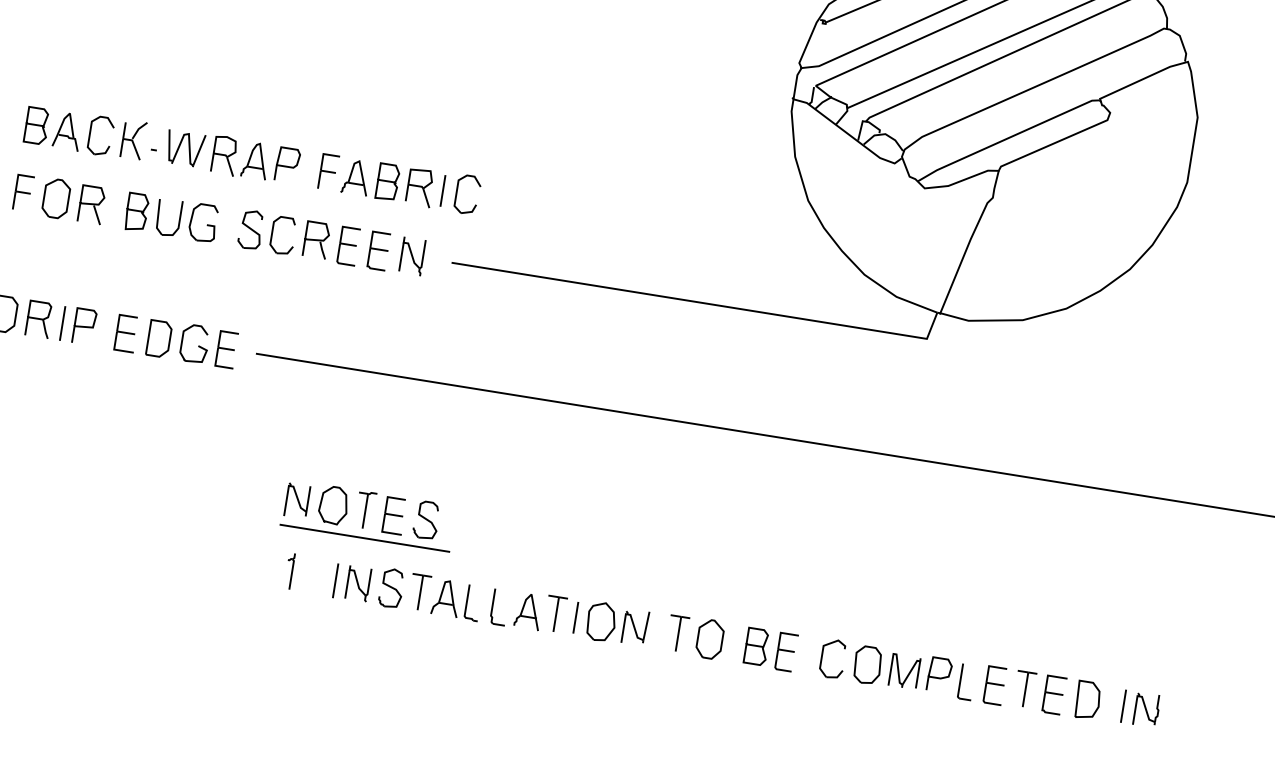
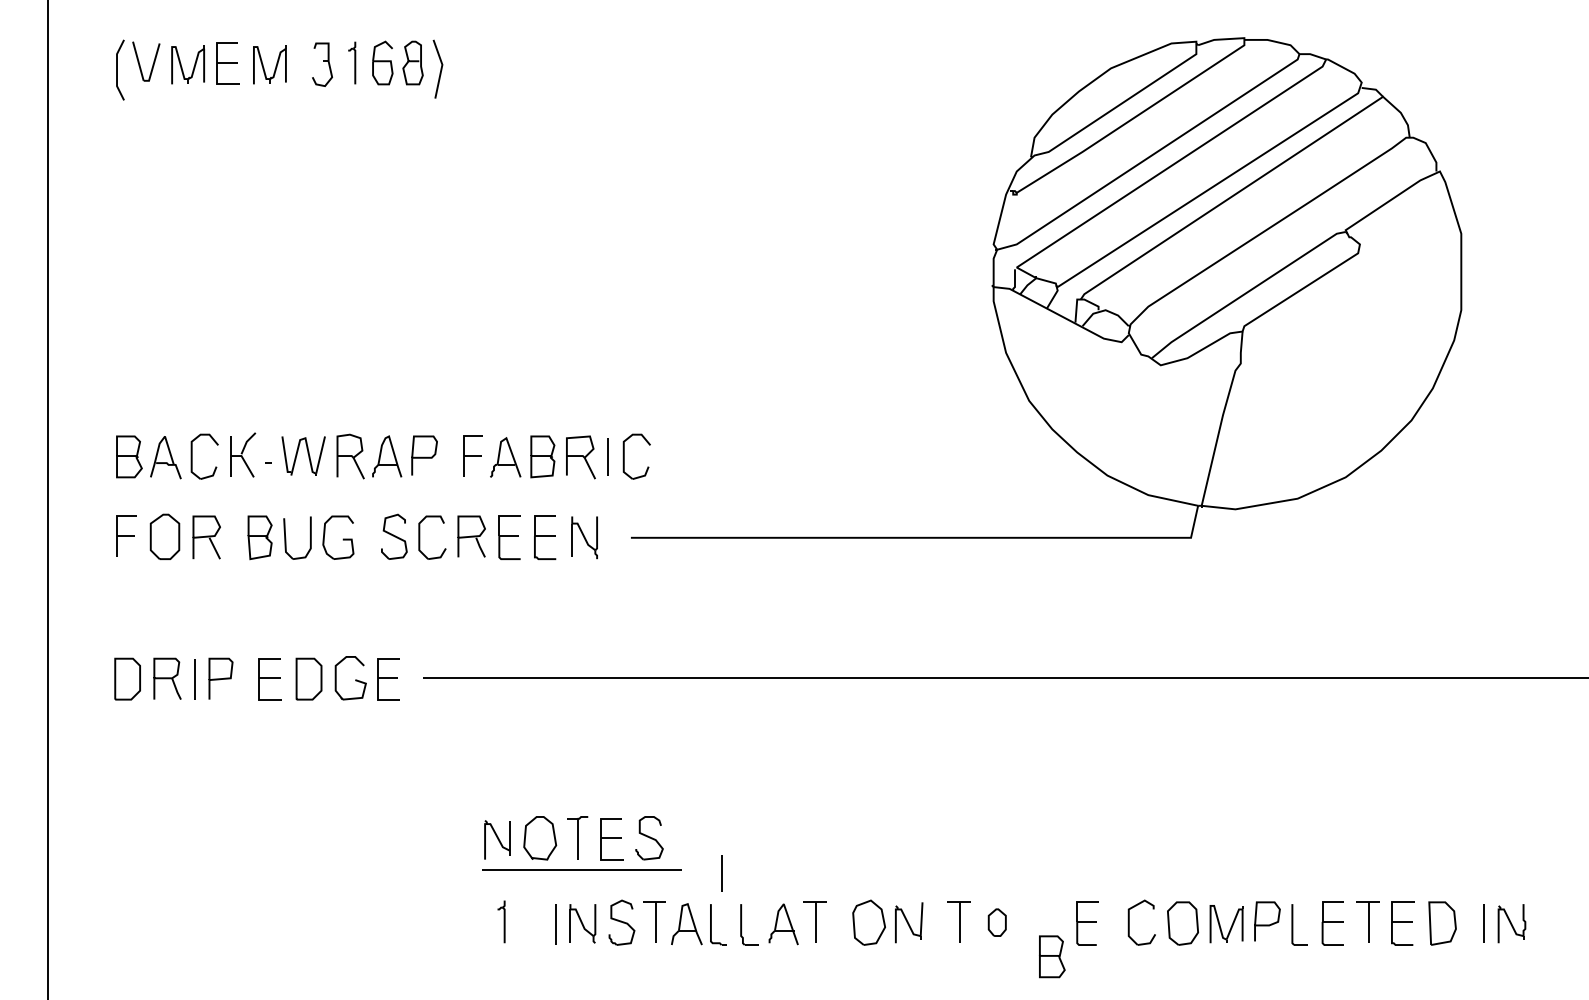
line: (575, 617) -> (721, 873), moved
part: (710, 639) -> (997, 922), size x0.6
curve: (756, 646) -> (1051, 956), moved

